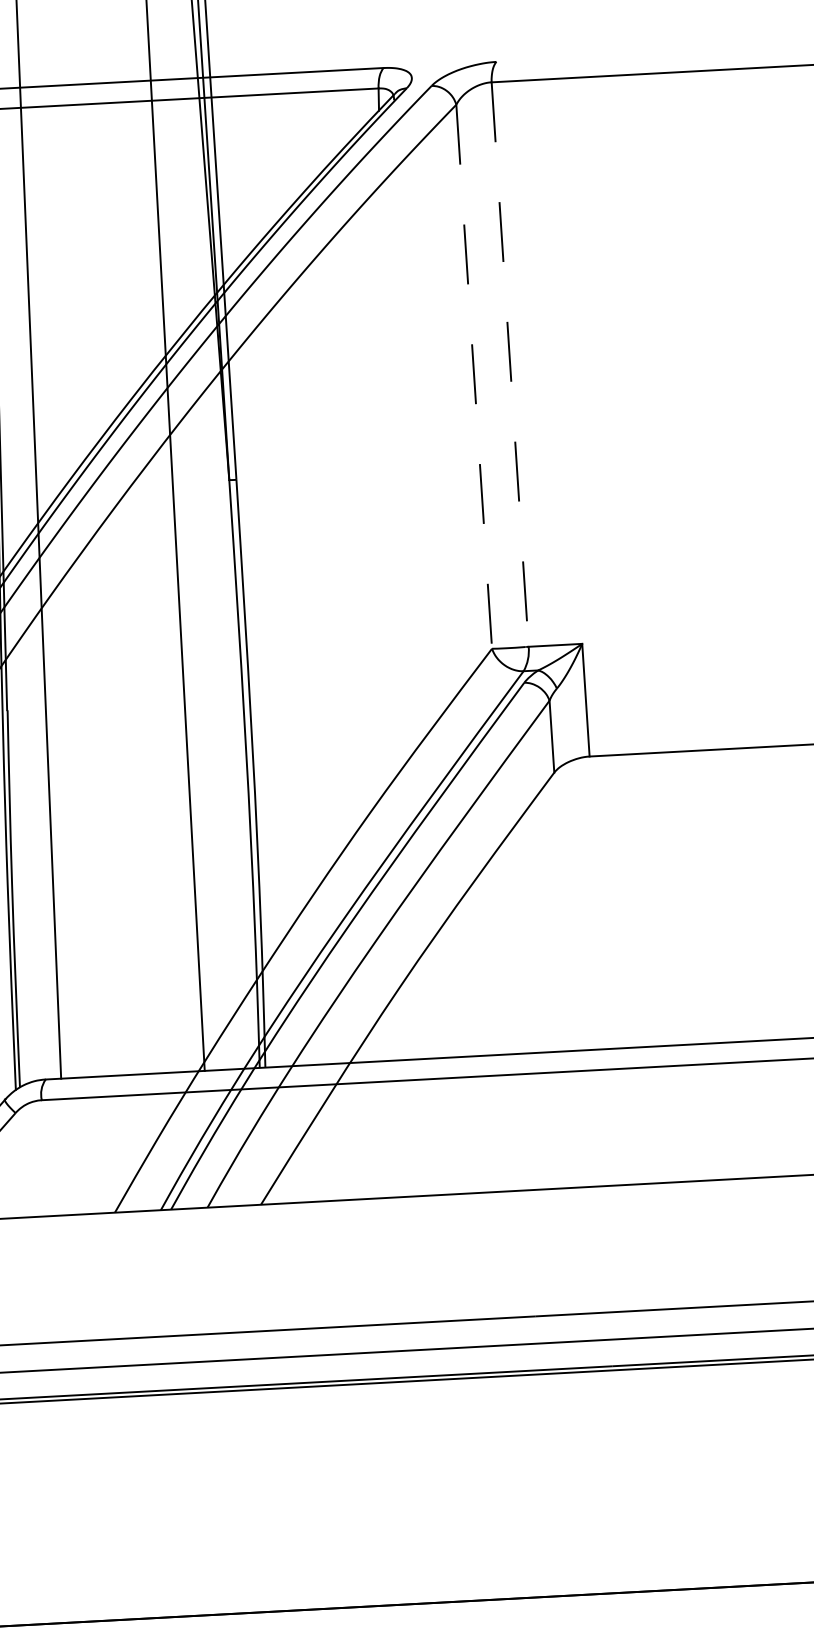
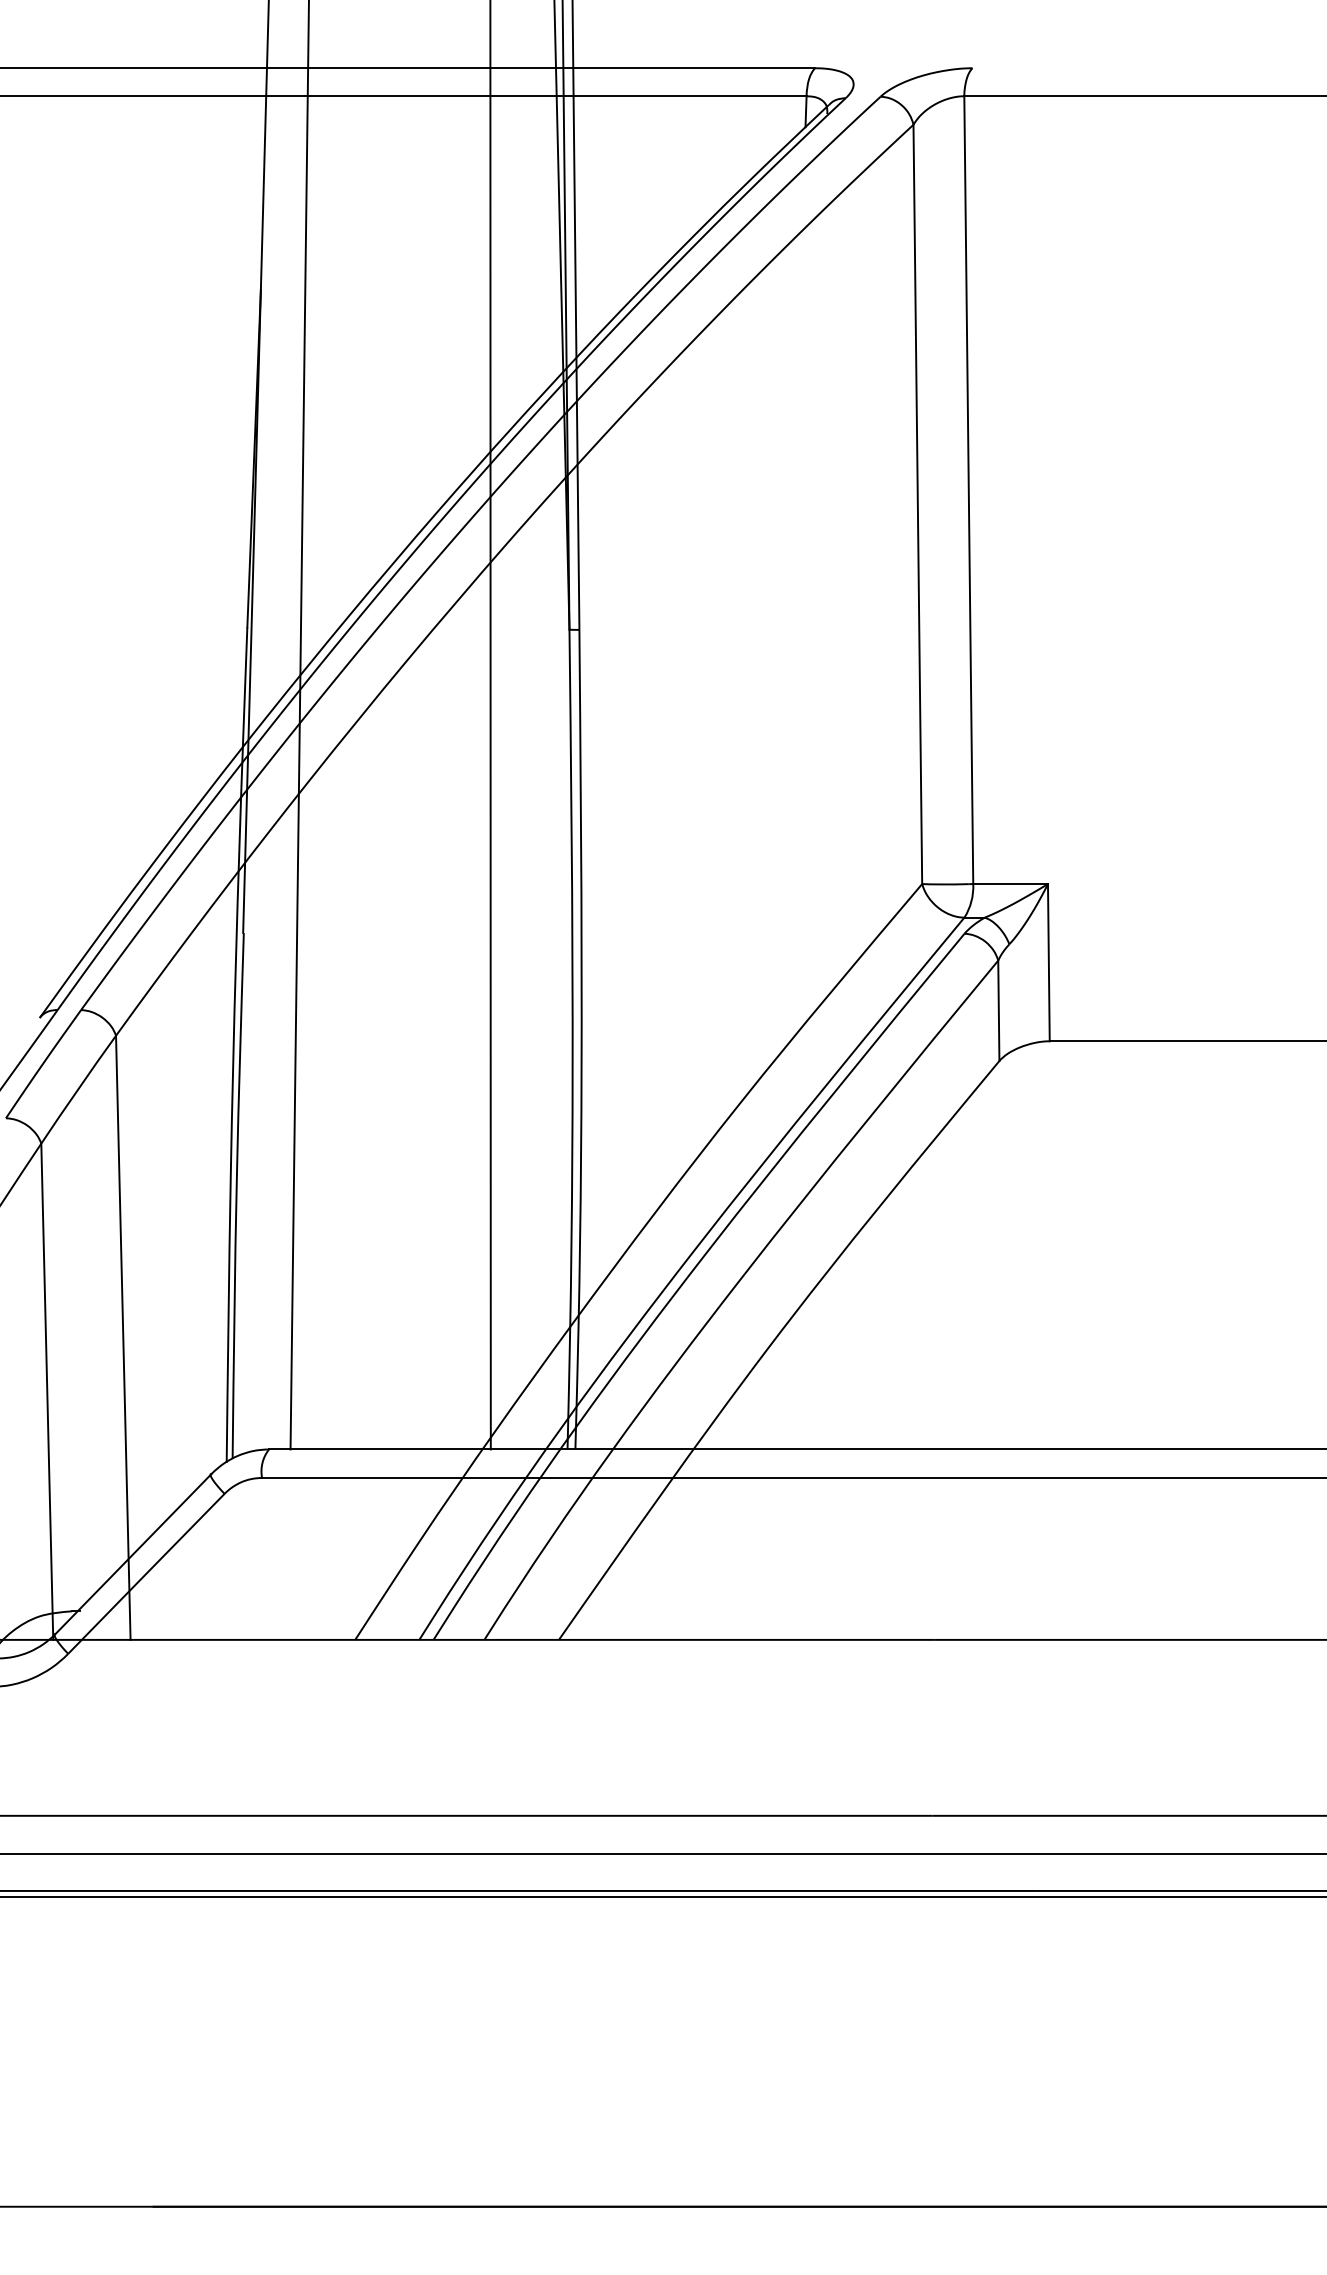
line: (509, 364) -> (968, 490), dashed -> solid
line: (473, 376) -> (917, 504), dashed -> solid

